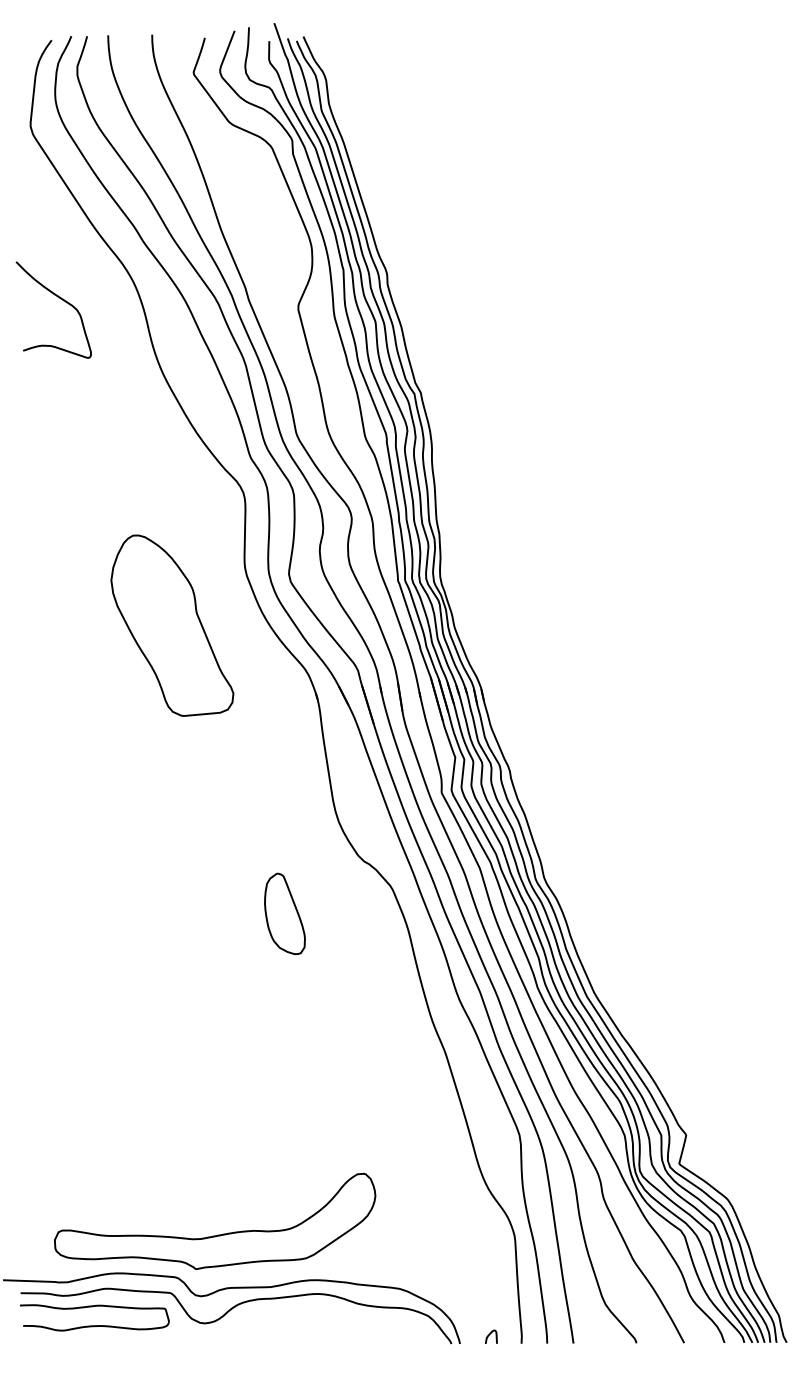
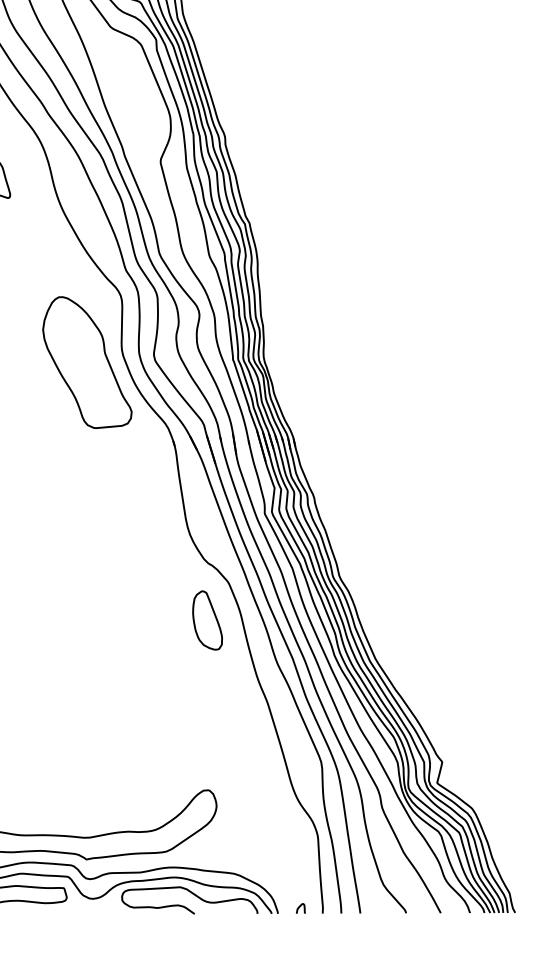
part: (172, 625) -> (87, 362), moved
part: (284, 913) -> (207, 620), moved
curve: (344, 1318) -> (194, 895), added

